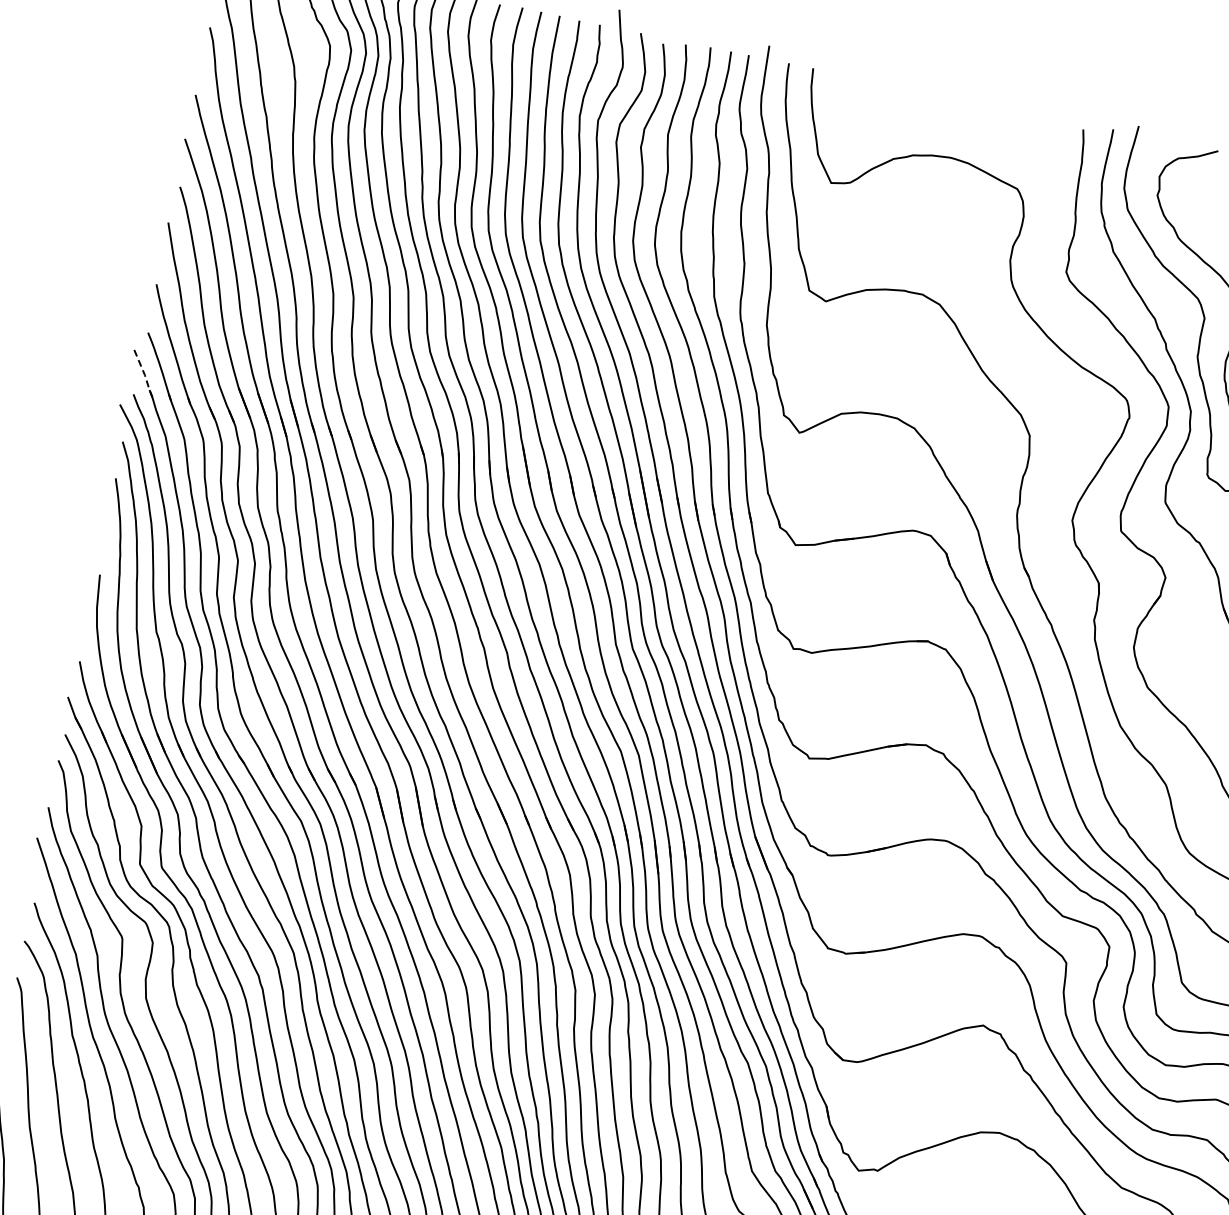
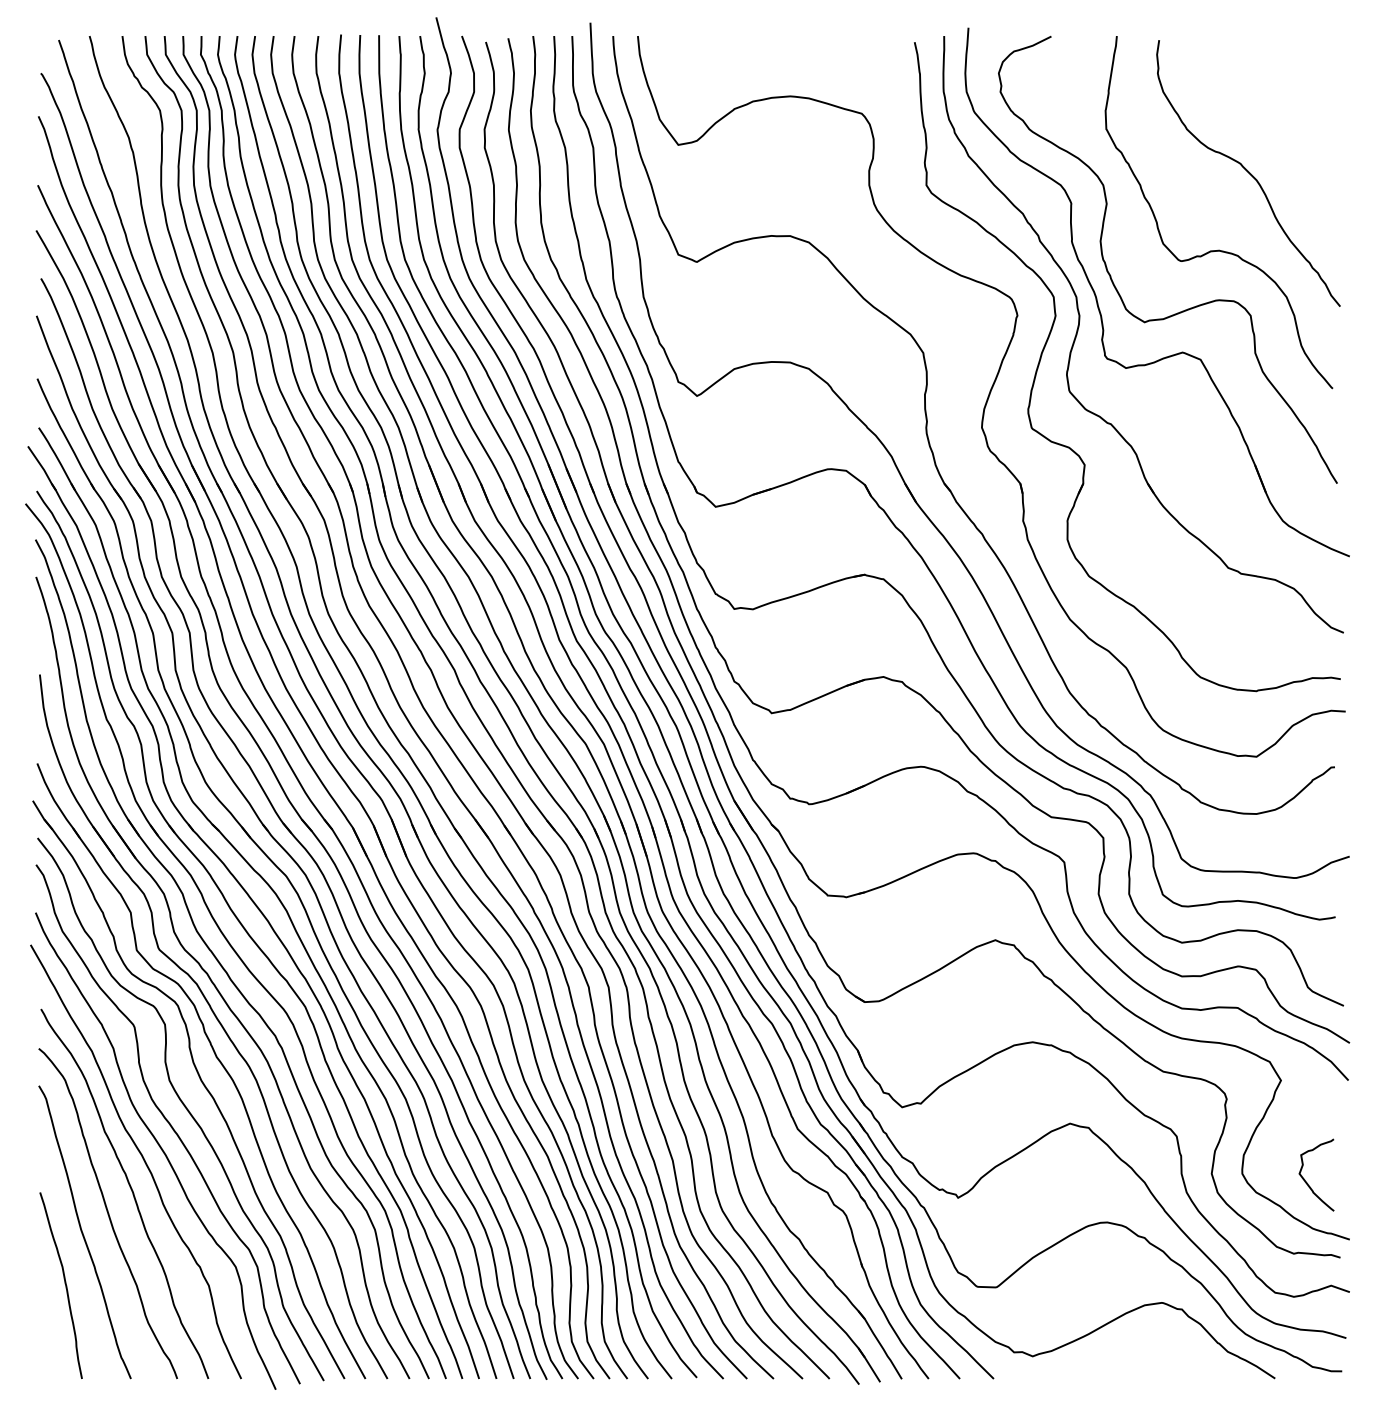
line: (144, 374) -> (43, 469), dashed -> solid

